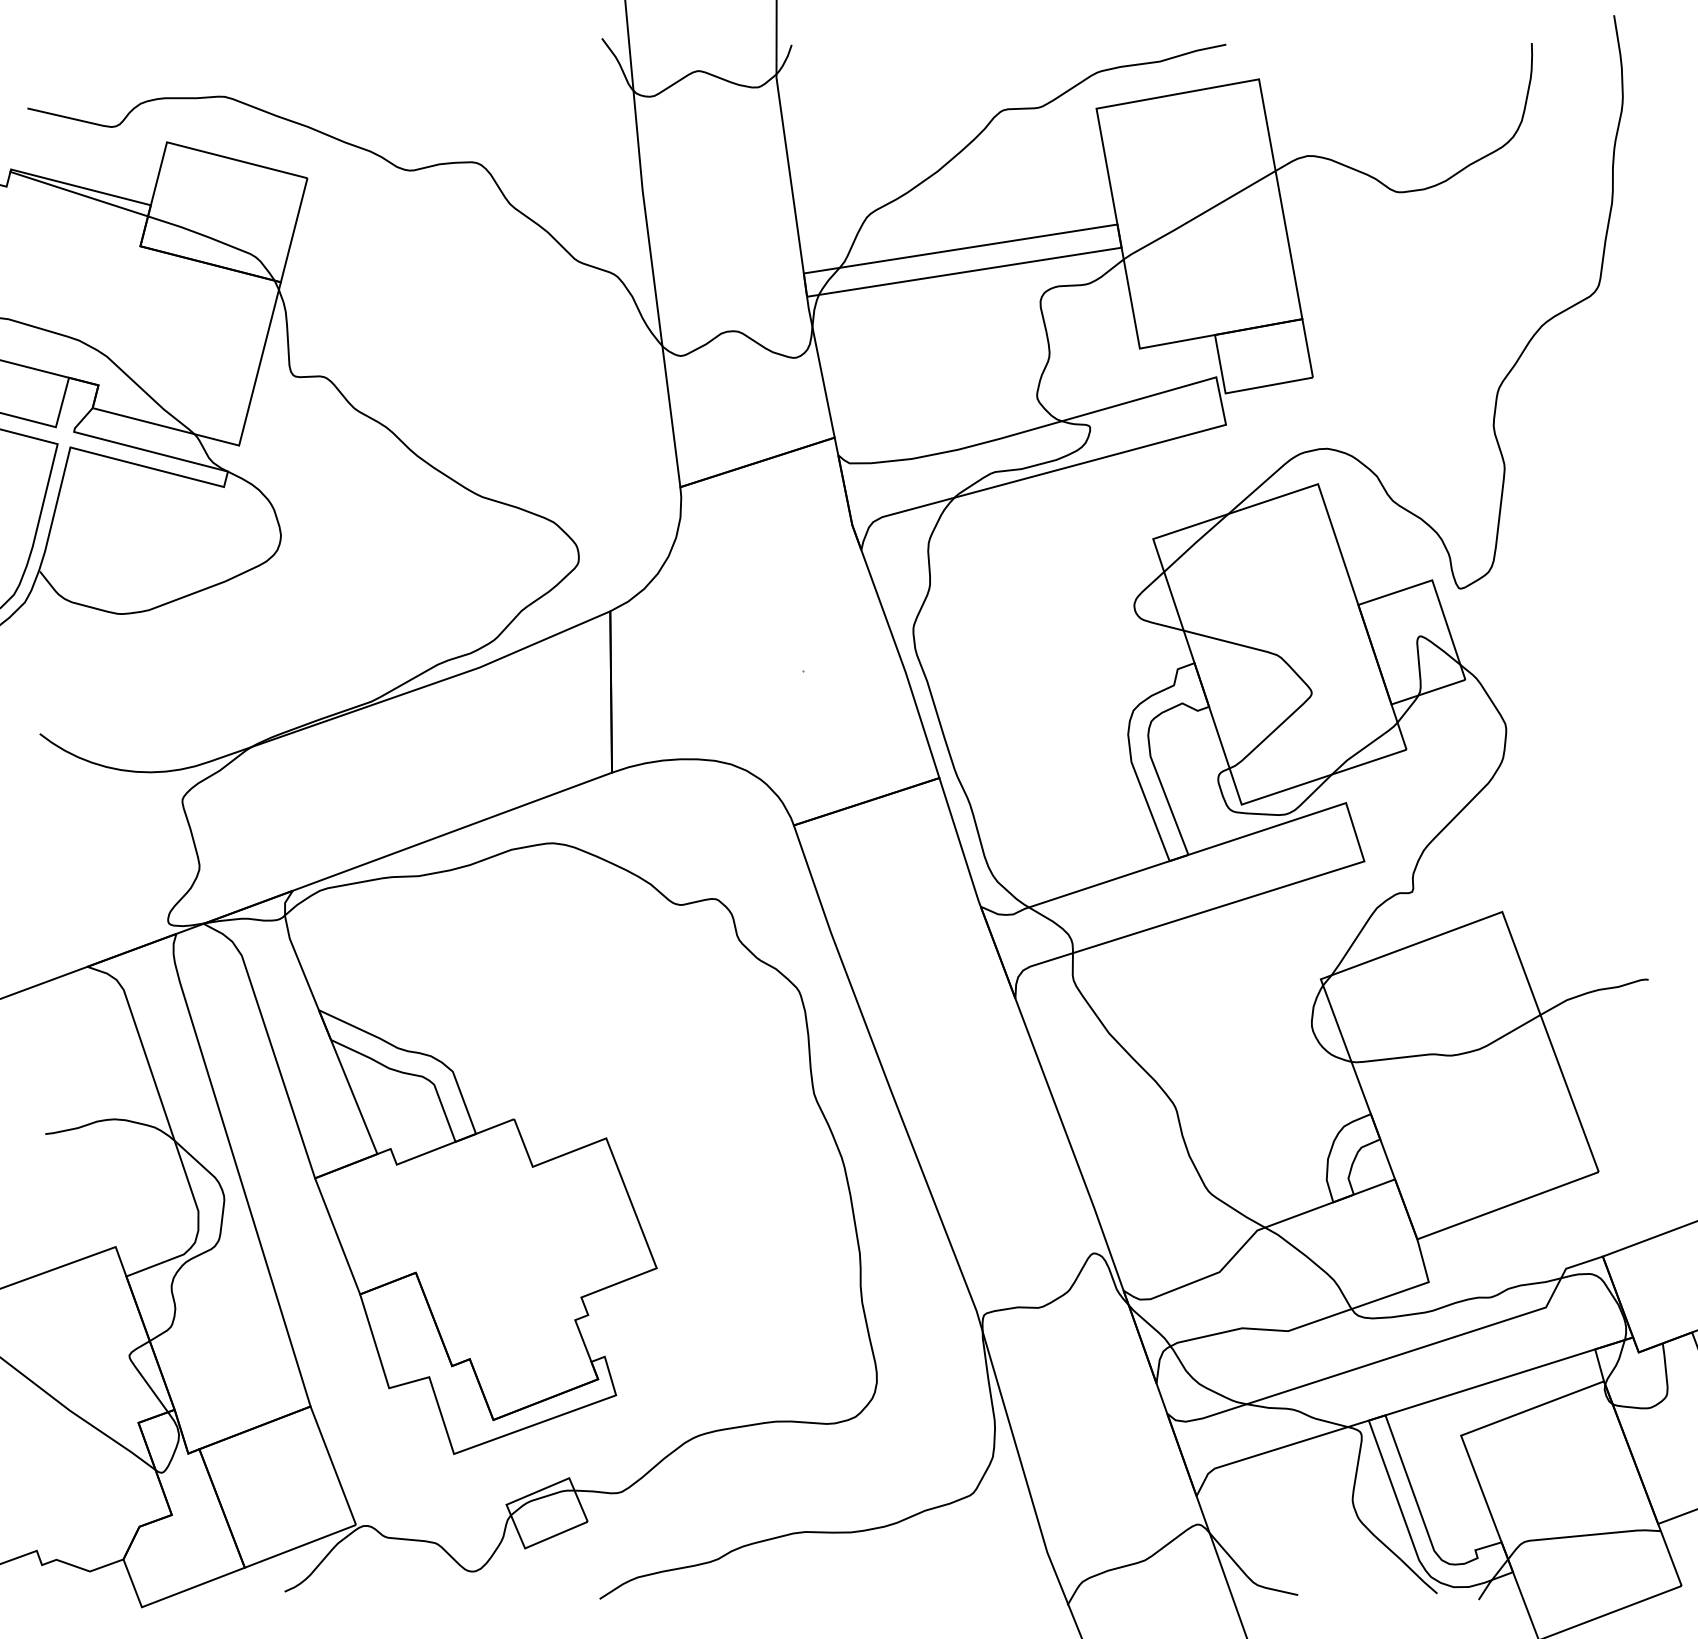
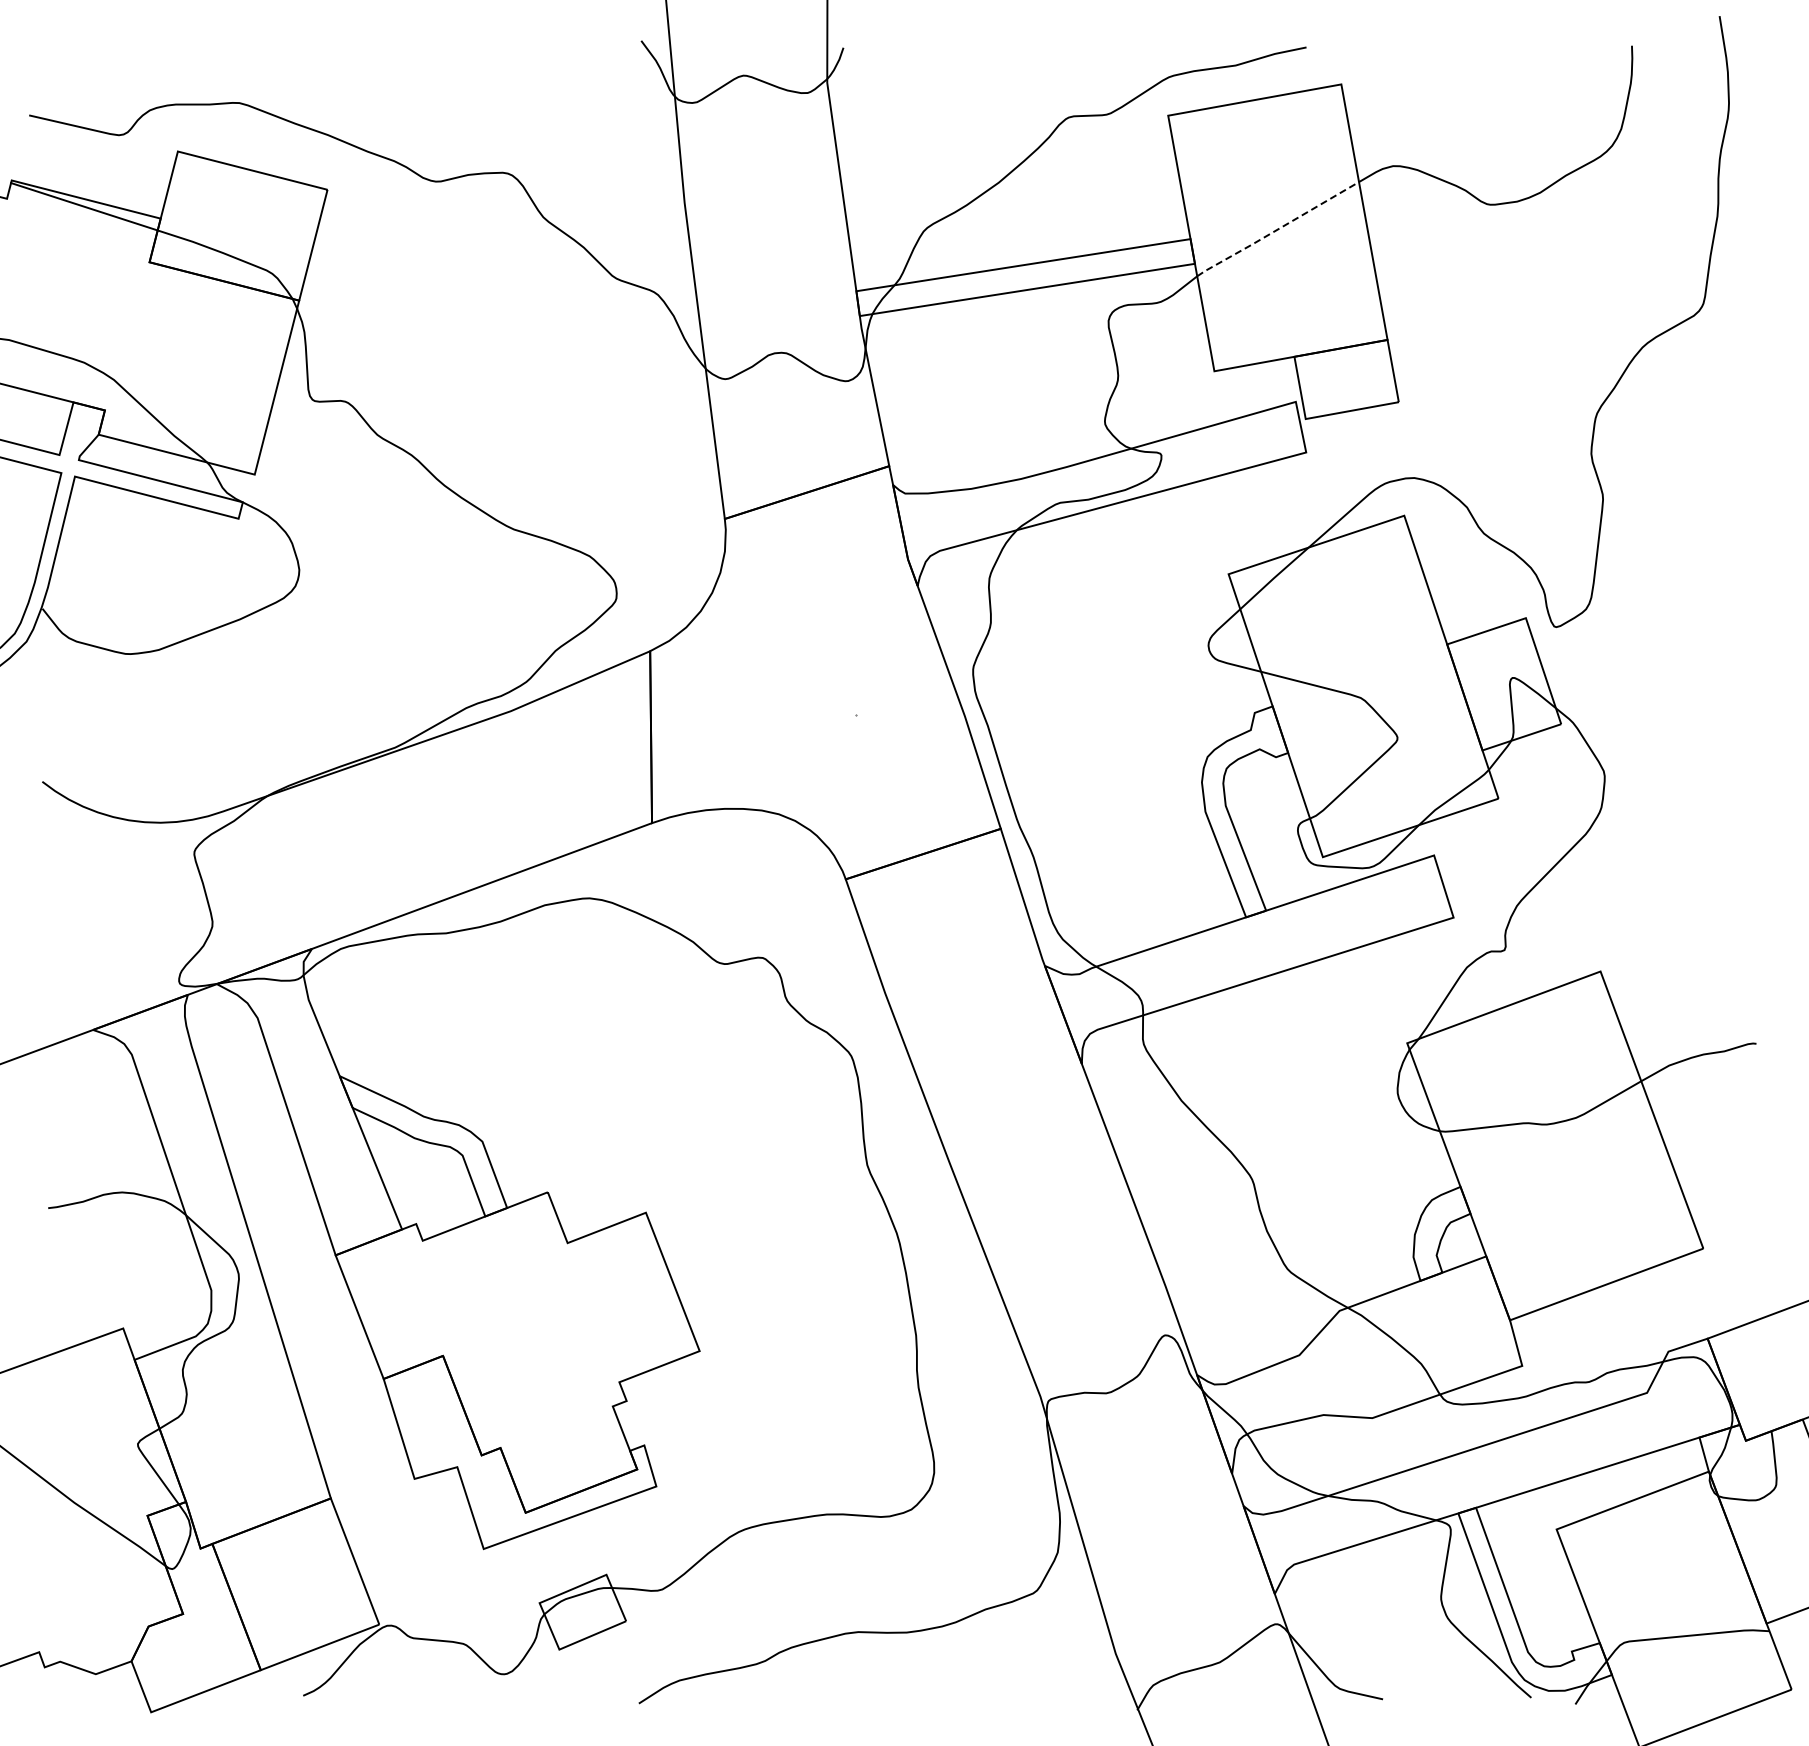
line: (1199, 215) -> (1277, 229), solid -> dashed

